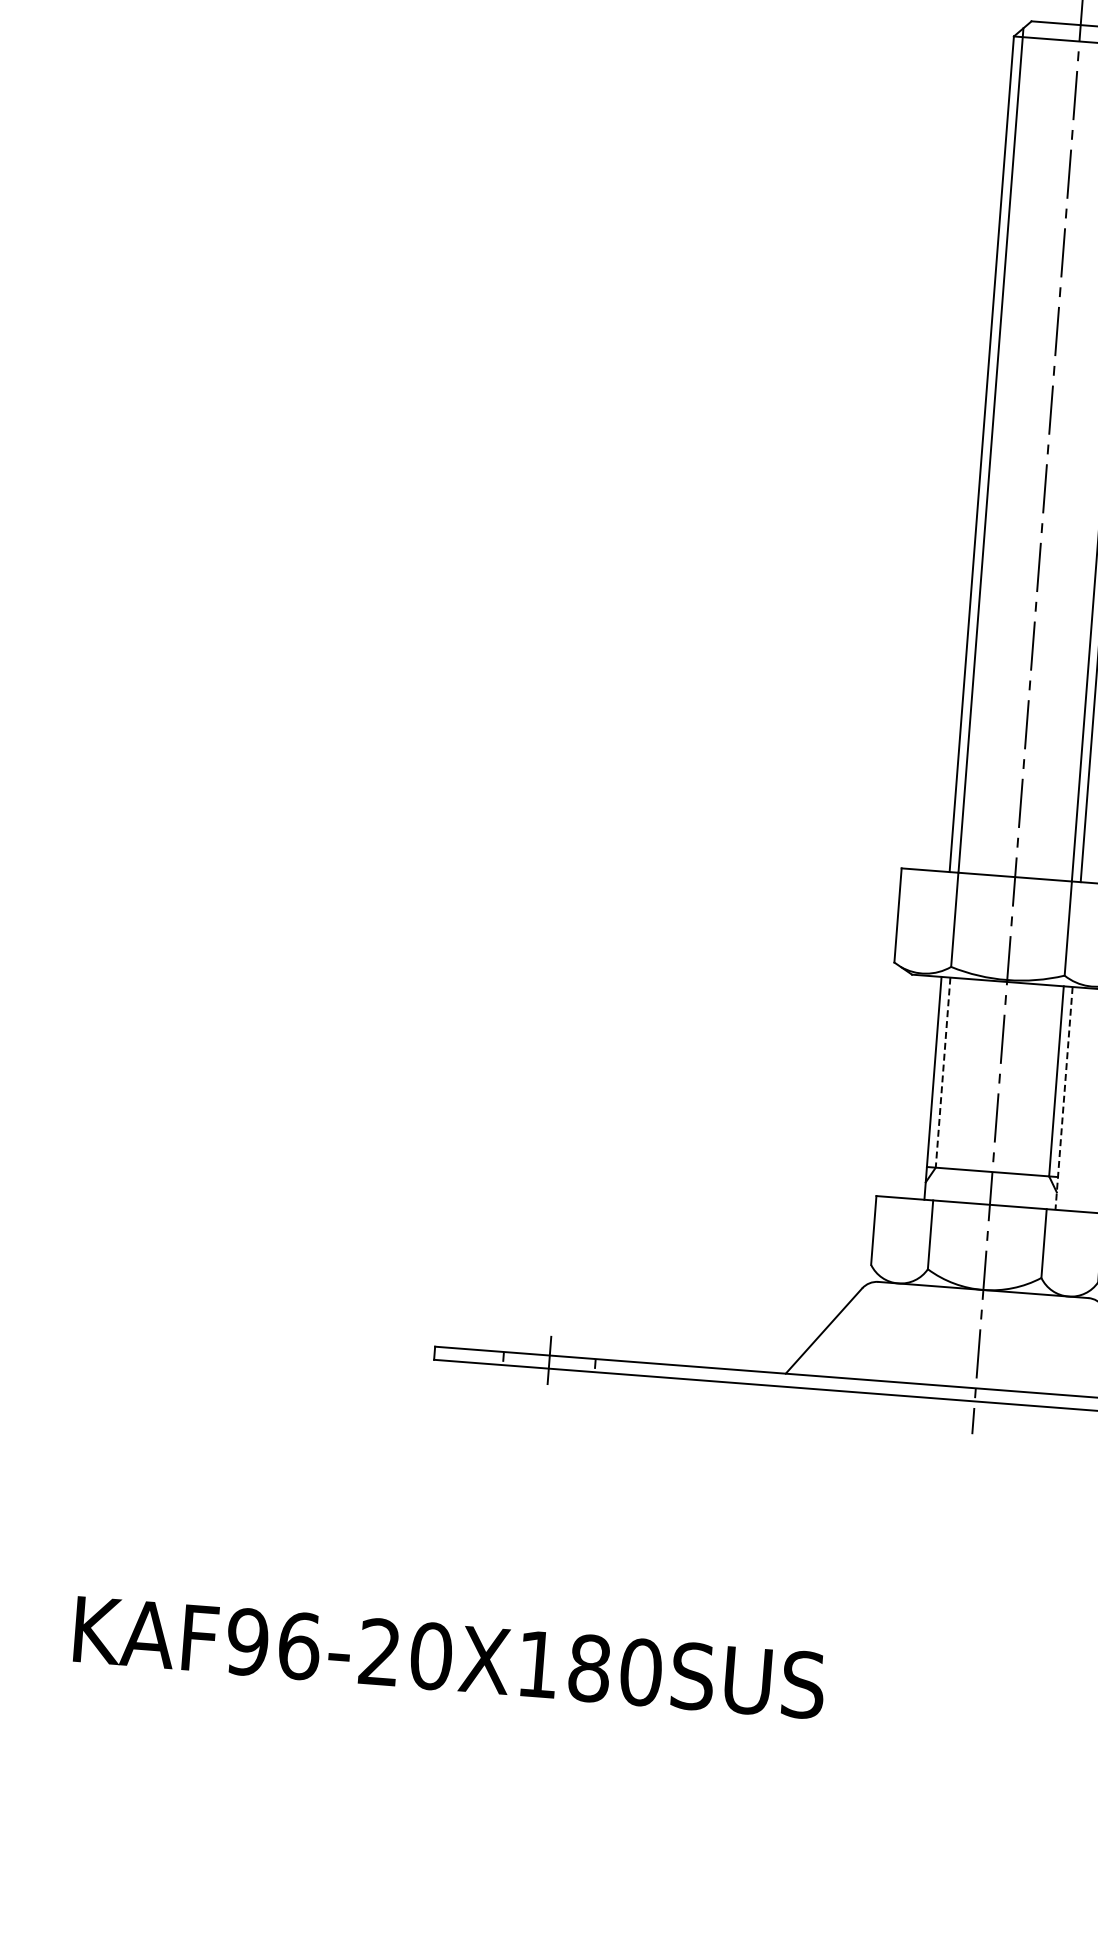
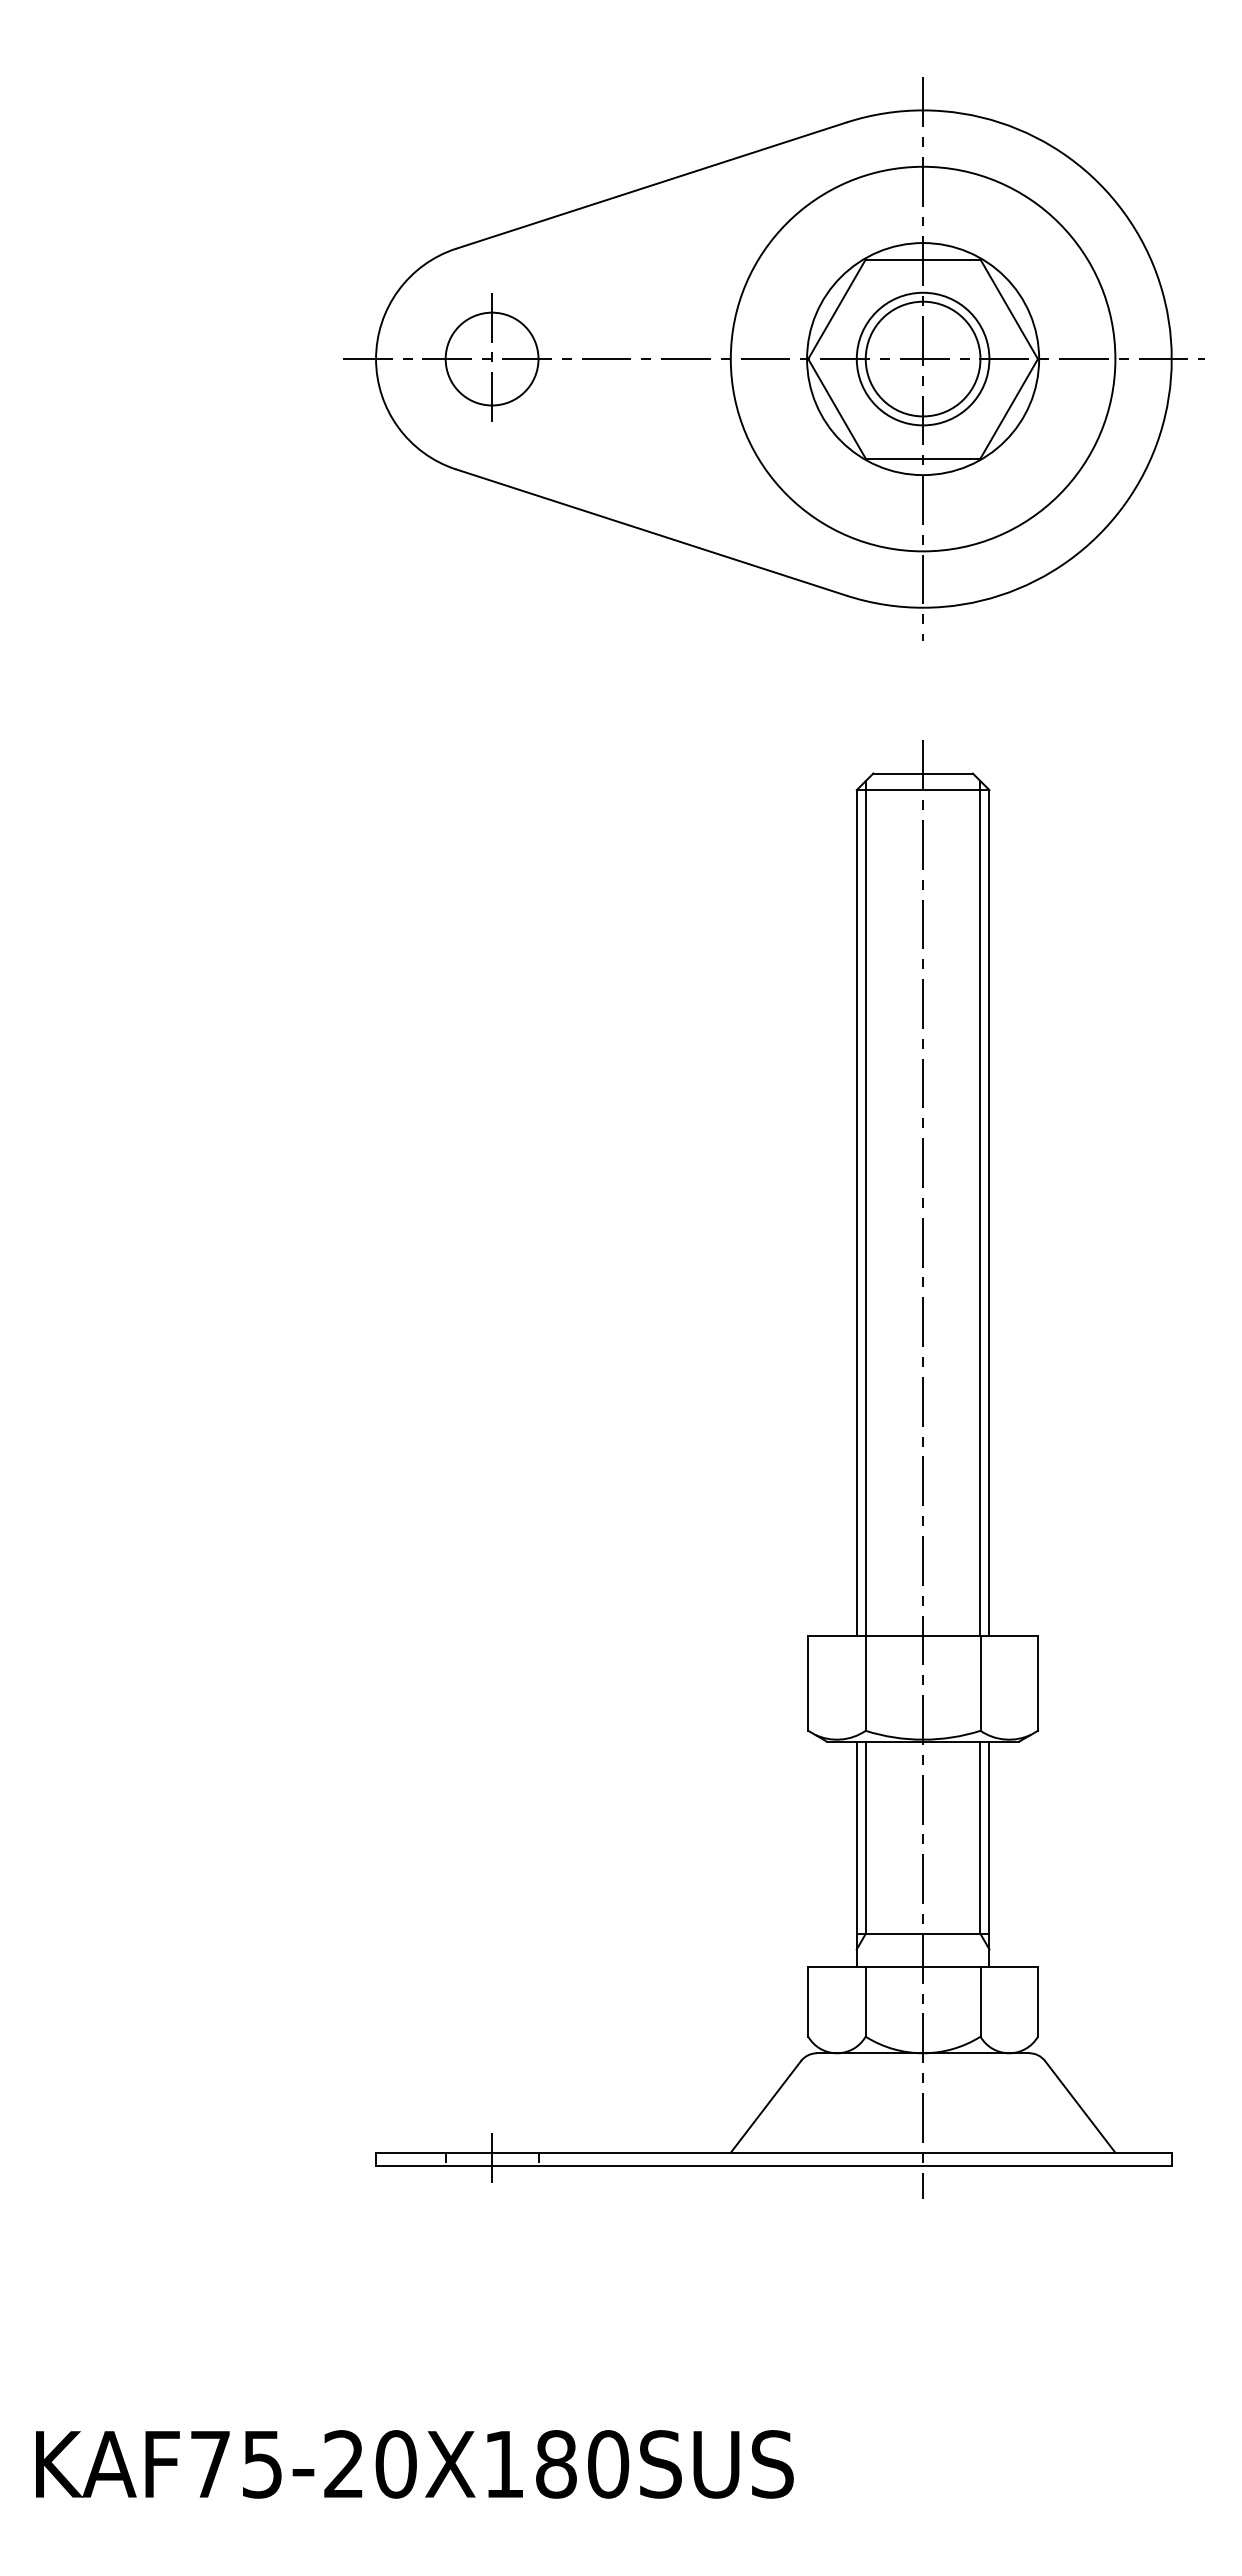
line: (942, 1073) -> (865, 1838), dashed -> solid
line: (1064, 1098) -> (989, 1854), dashed -> solid
text: (273, 1644) -> (236, 2464), KAF96-20X180SUS -> KAF75-20X180SUS

